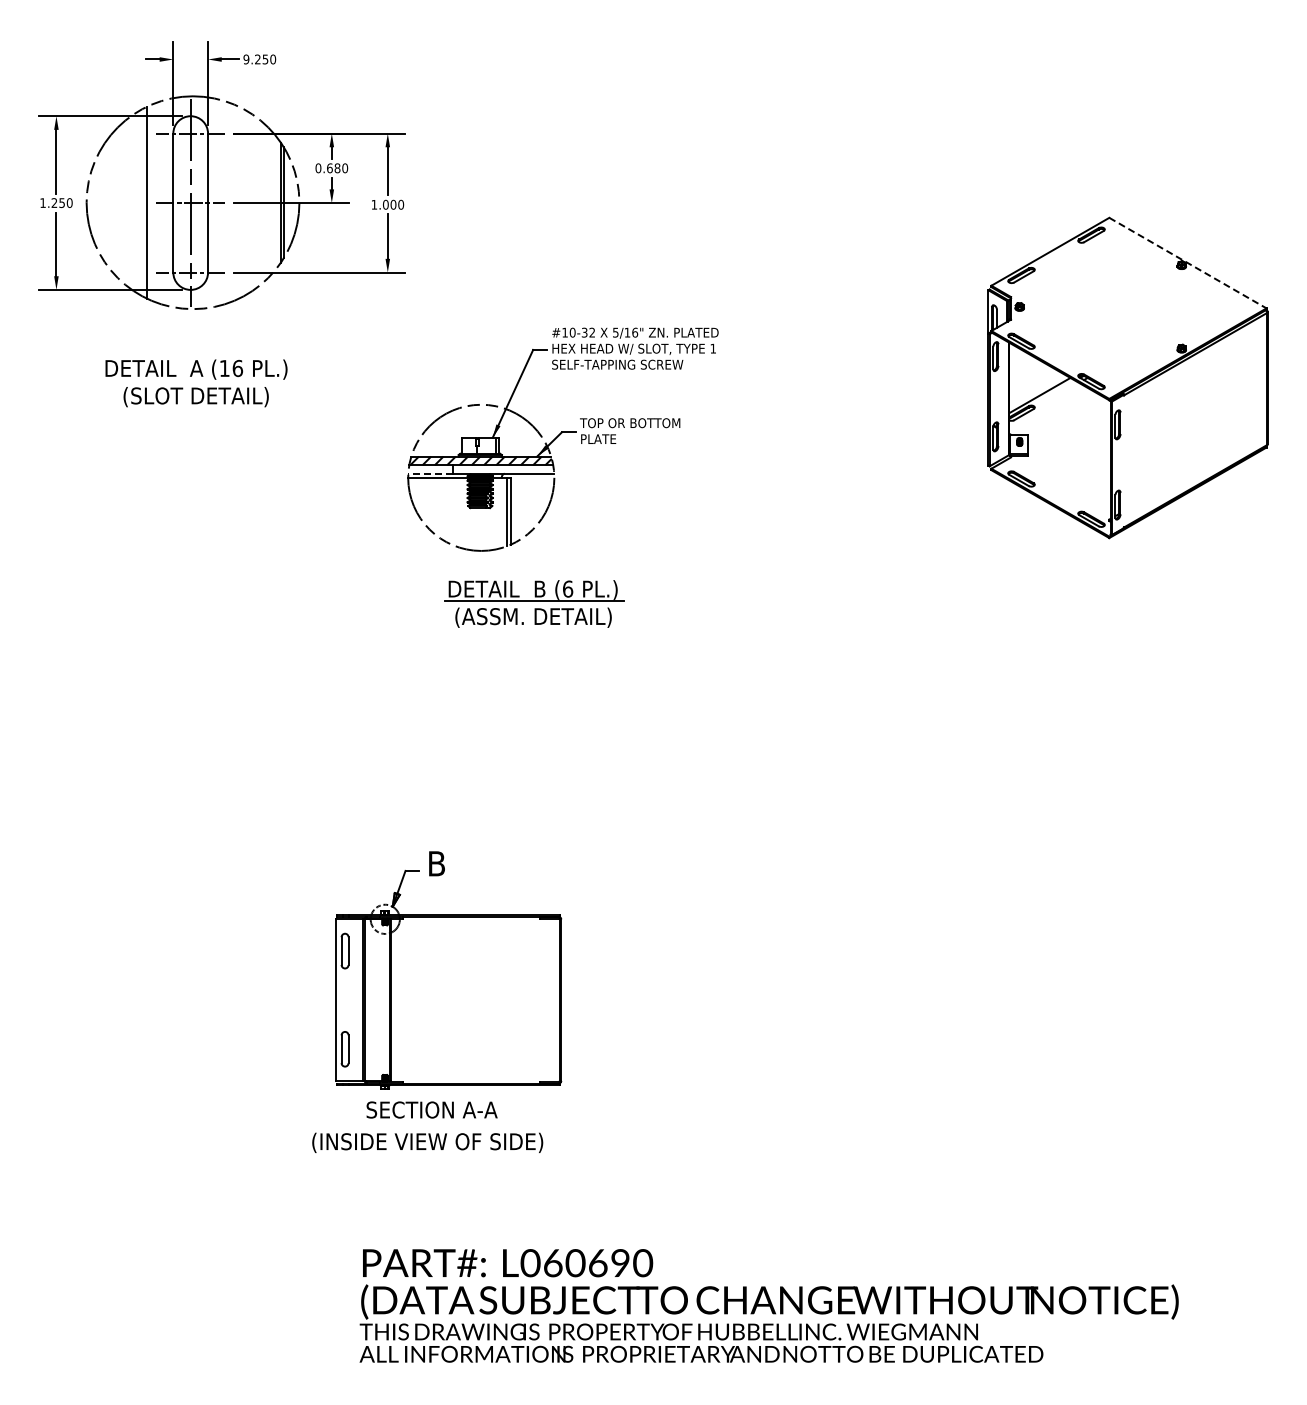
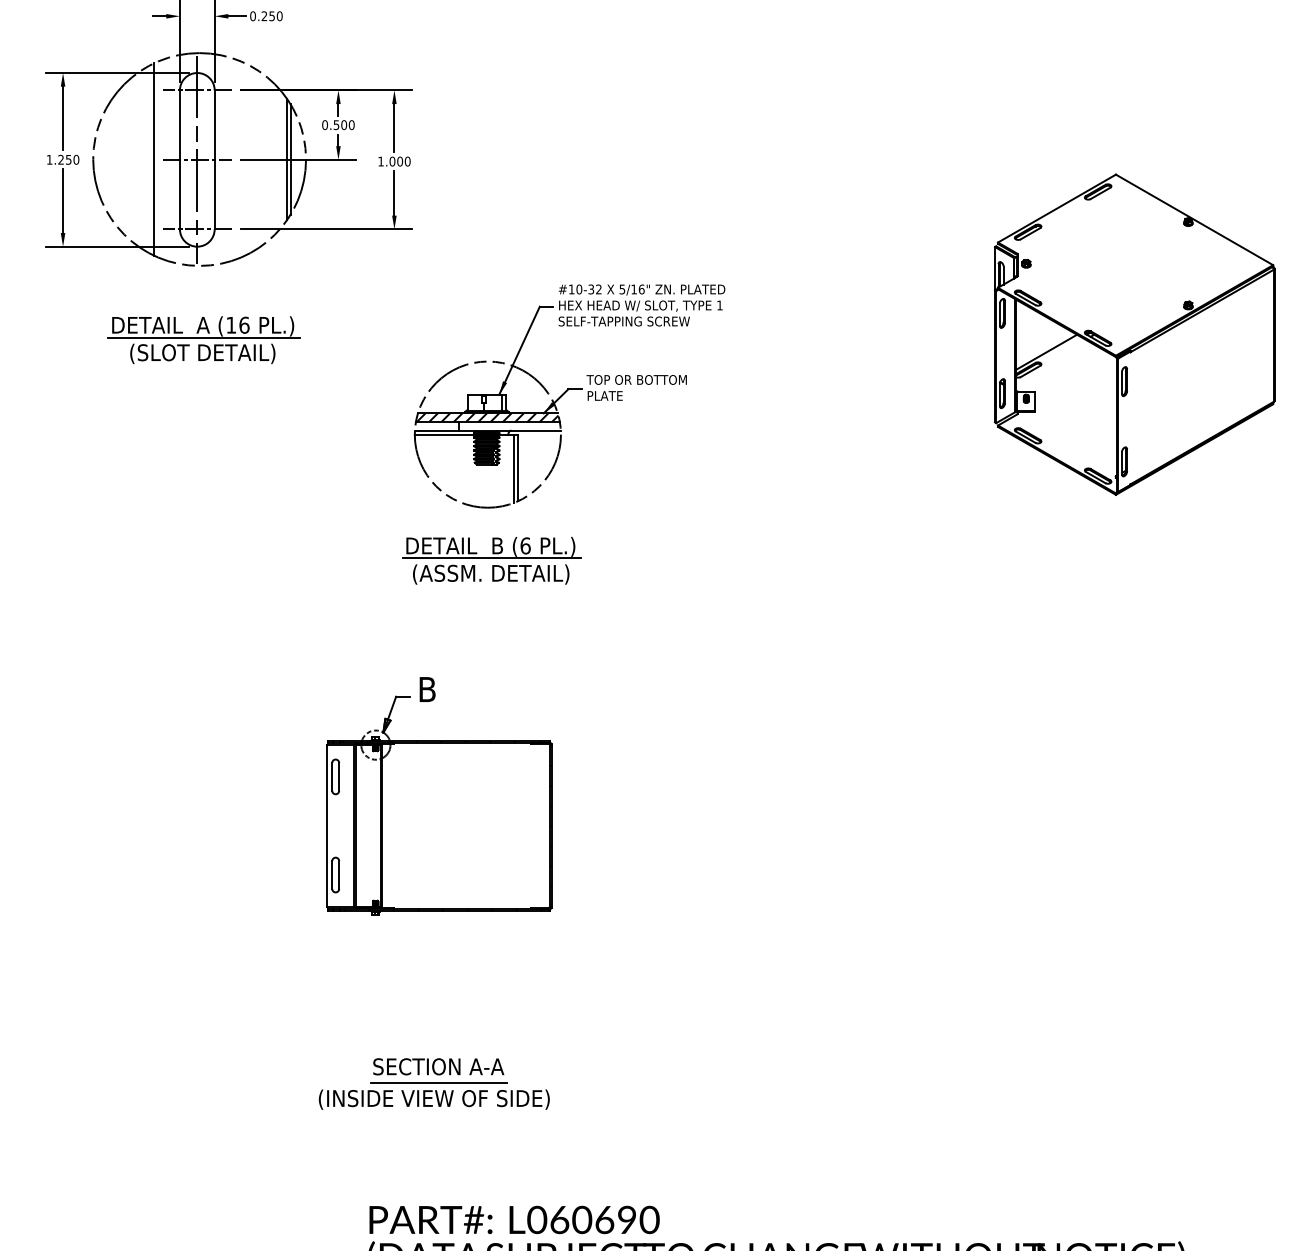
text: (246, 59) -> (253, 16), 9.250 -> 0.250
text: (333, 168) -> (340, 125), 0.680 -> 0.500
line: (1187, 263) -> (1194, 220), dashed -> solid
line: (197, 380) -> (204, 337), added
line: (429, 473) -> (436, 430), dashed -> solid
part: (534, 603) -> (492, 560), moved
part: (448, 970) -> (439, 796), moved
line: (432, 1126) -> (439, 1083), added

